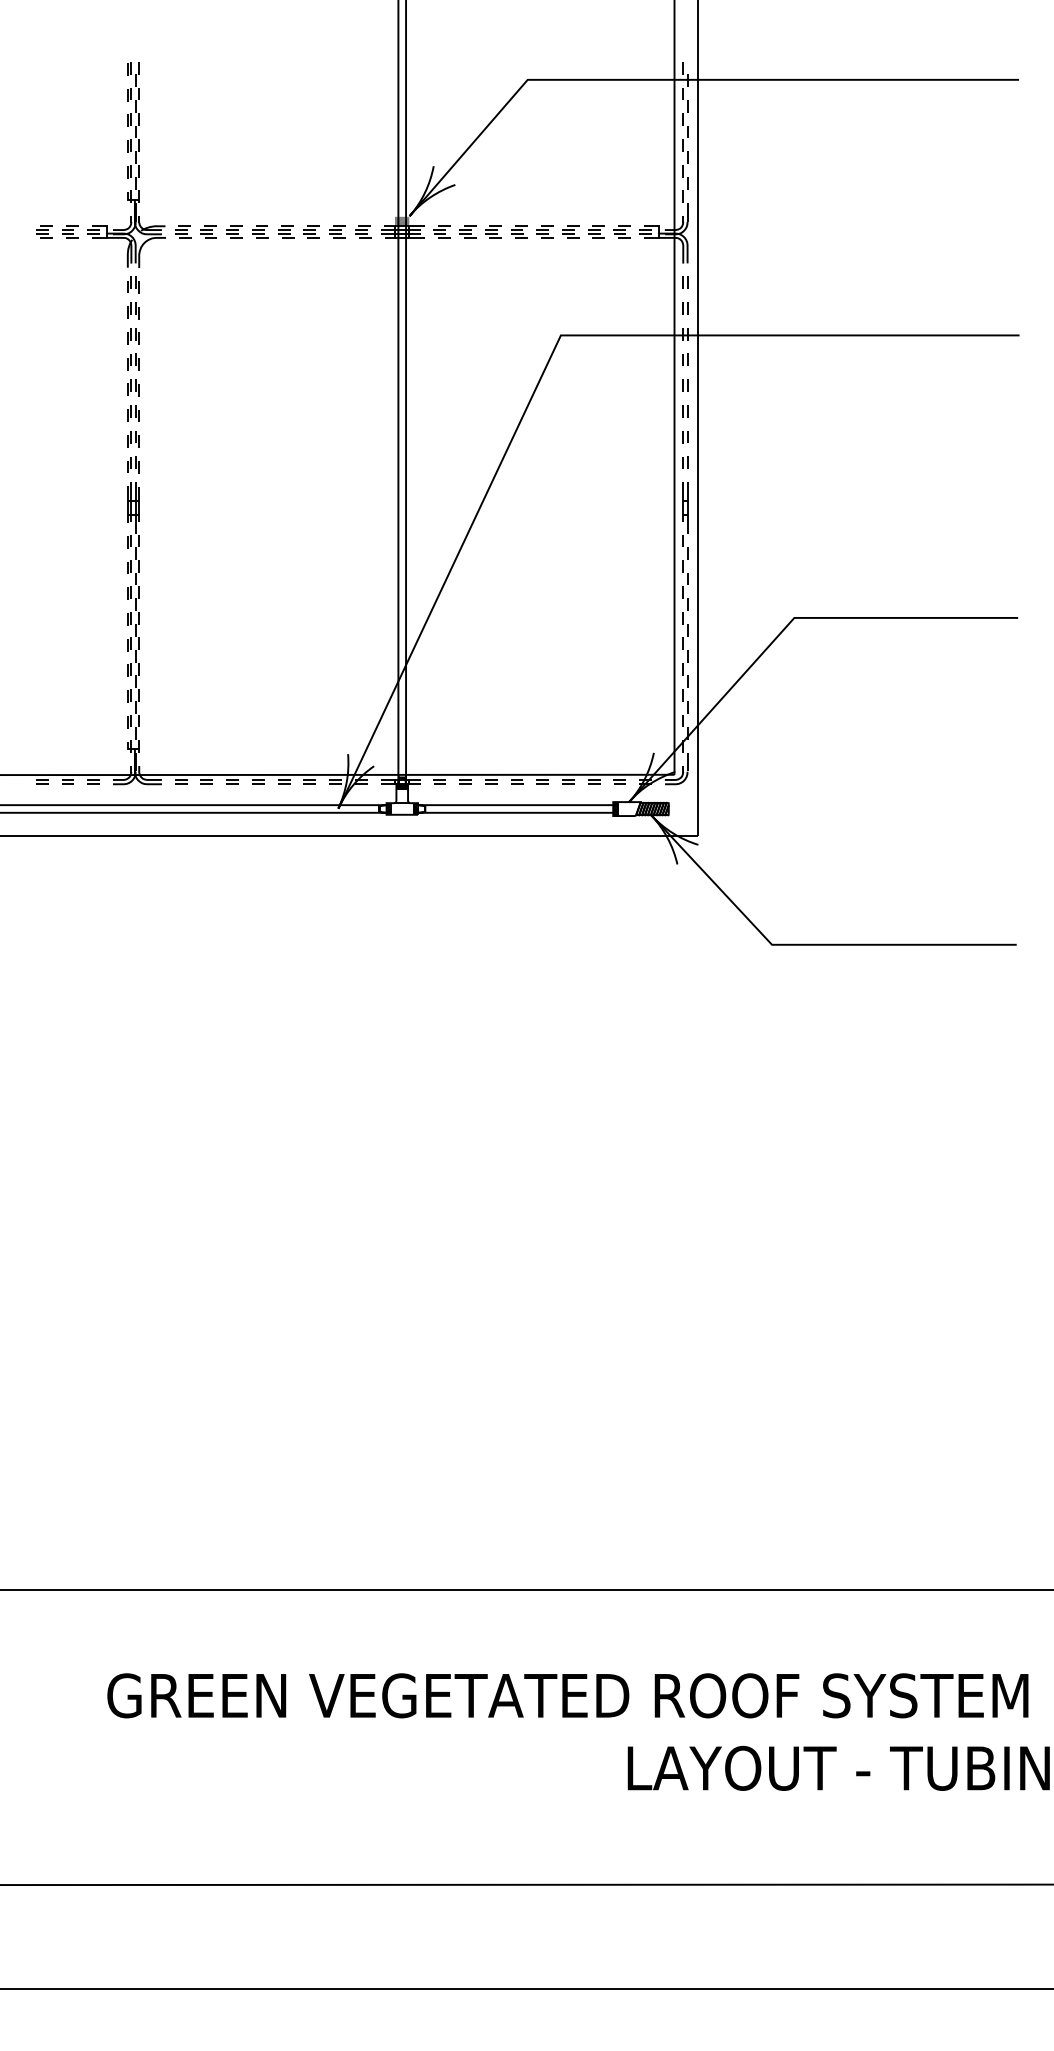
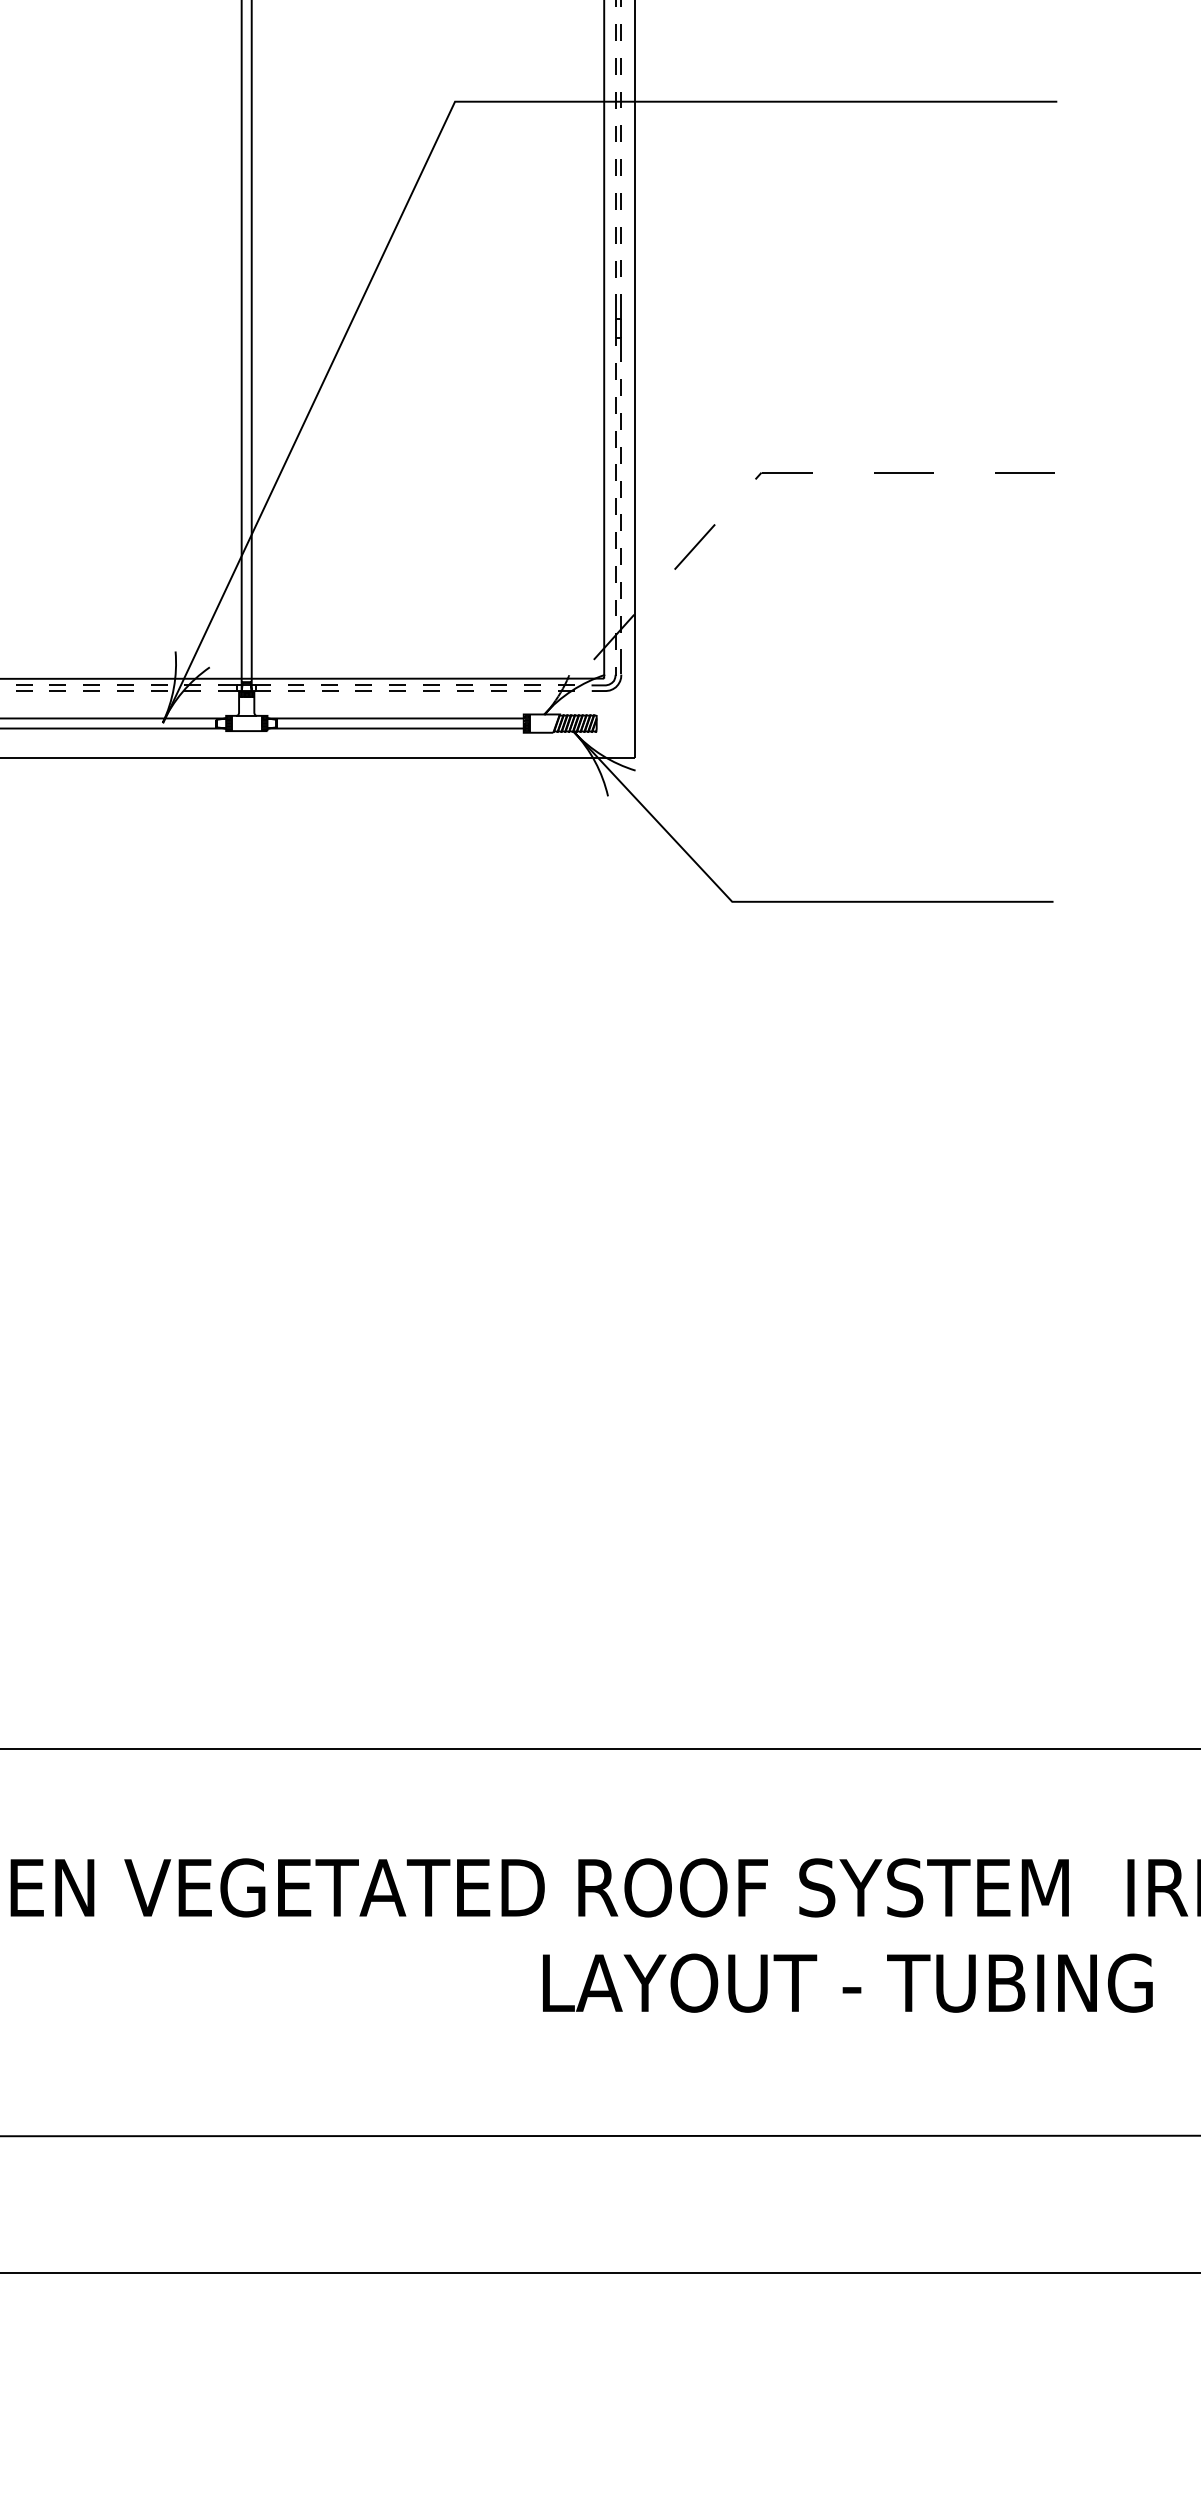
line: (762, 653) -> (719, 519), solid -> dashed

